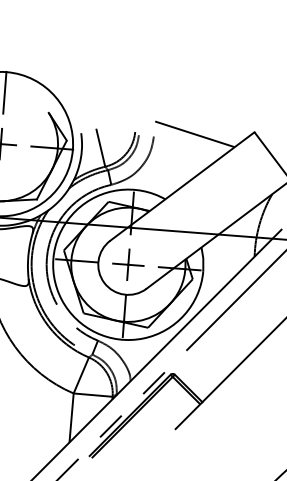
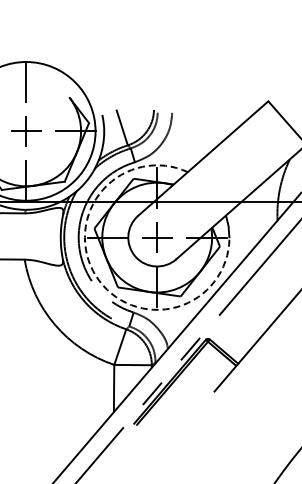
line: (195, 134) -> (211, 107), removed
arc: (62, 300) -> (96, 276), solid -> dashed

